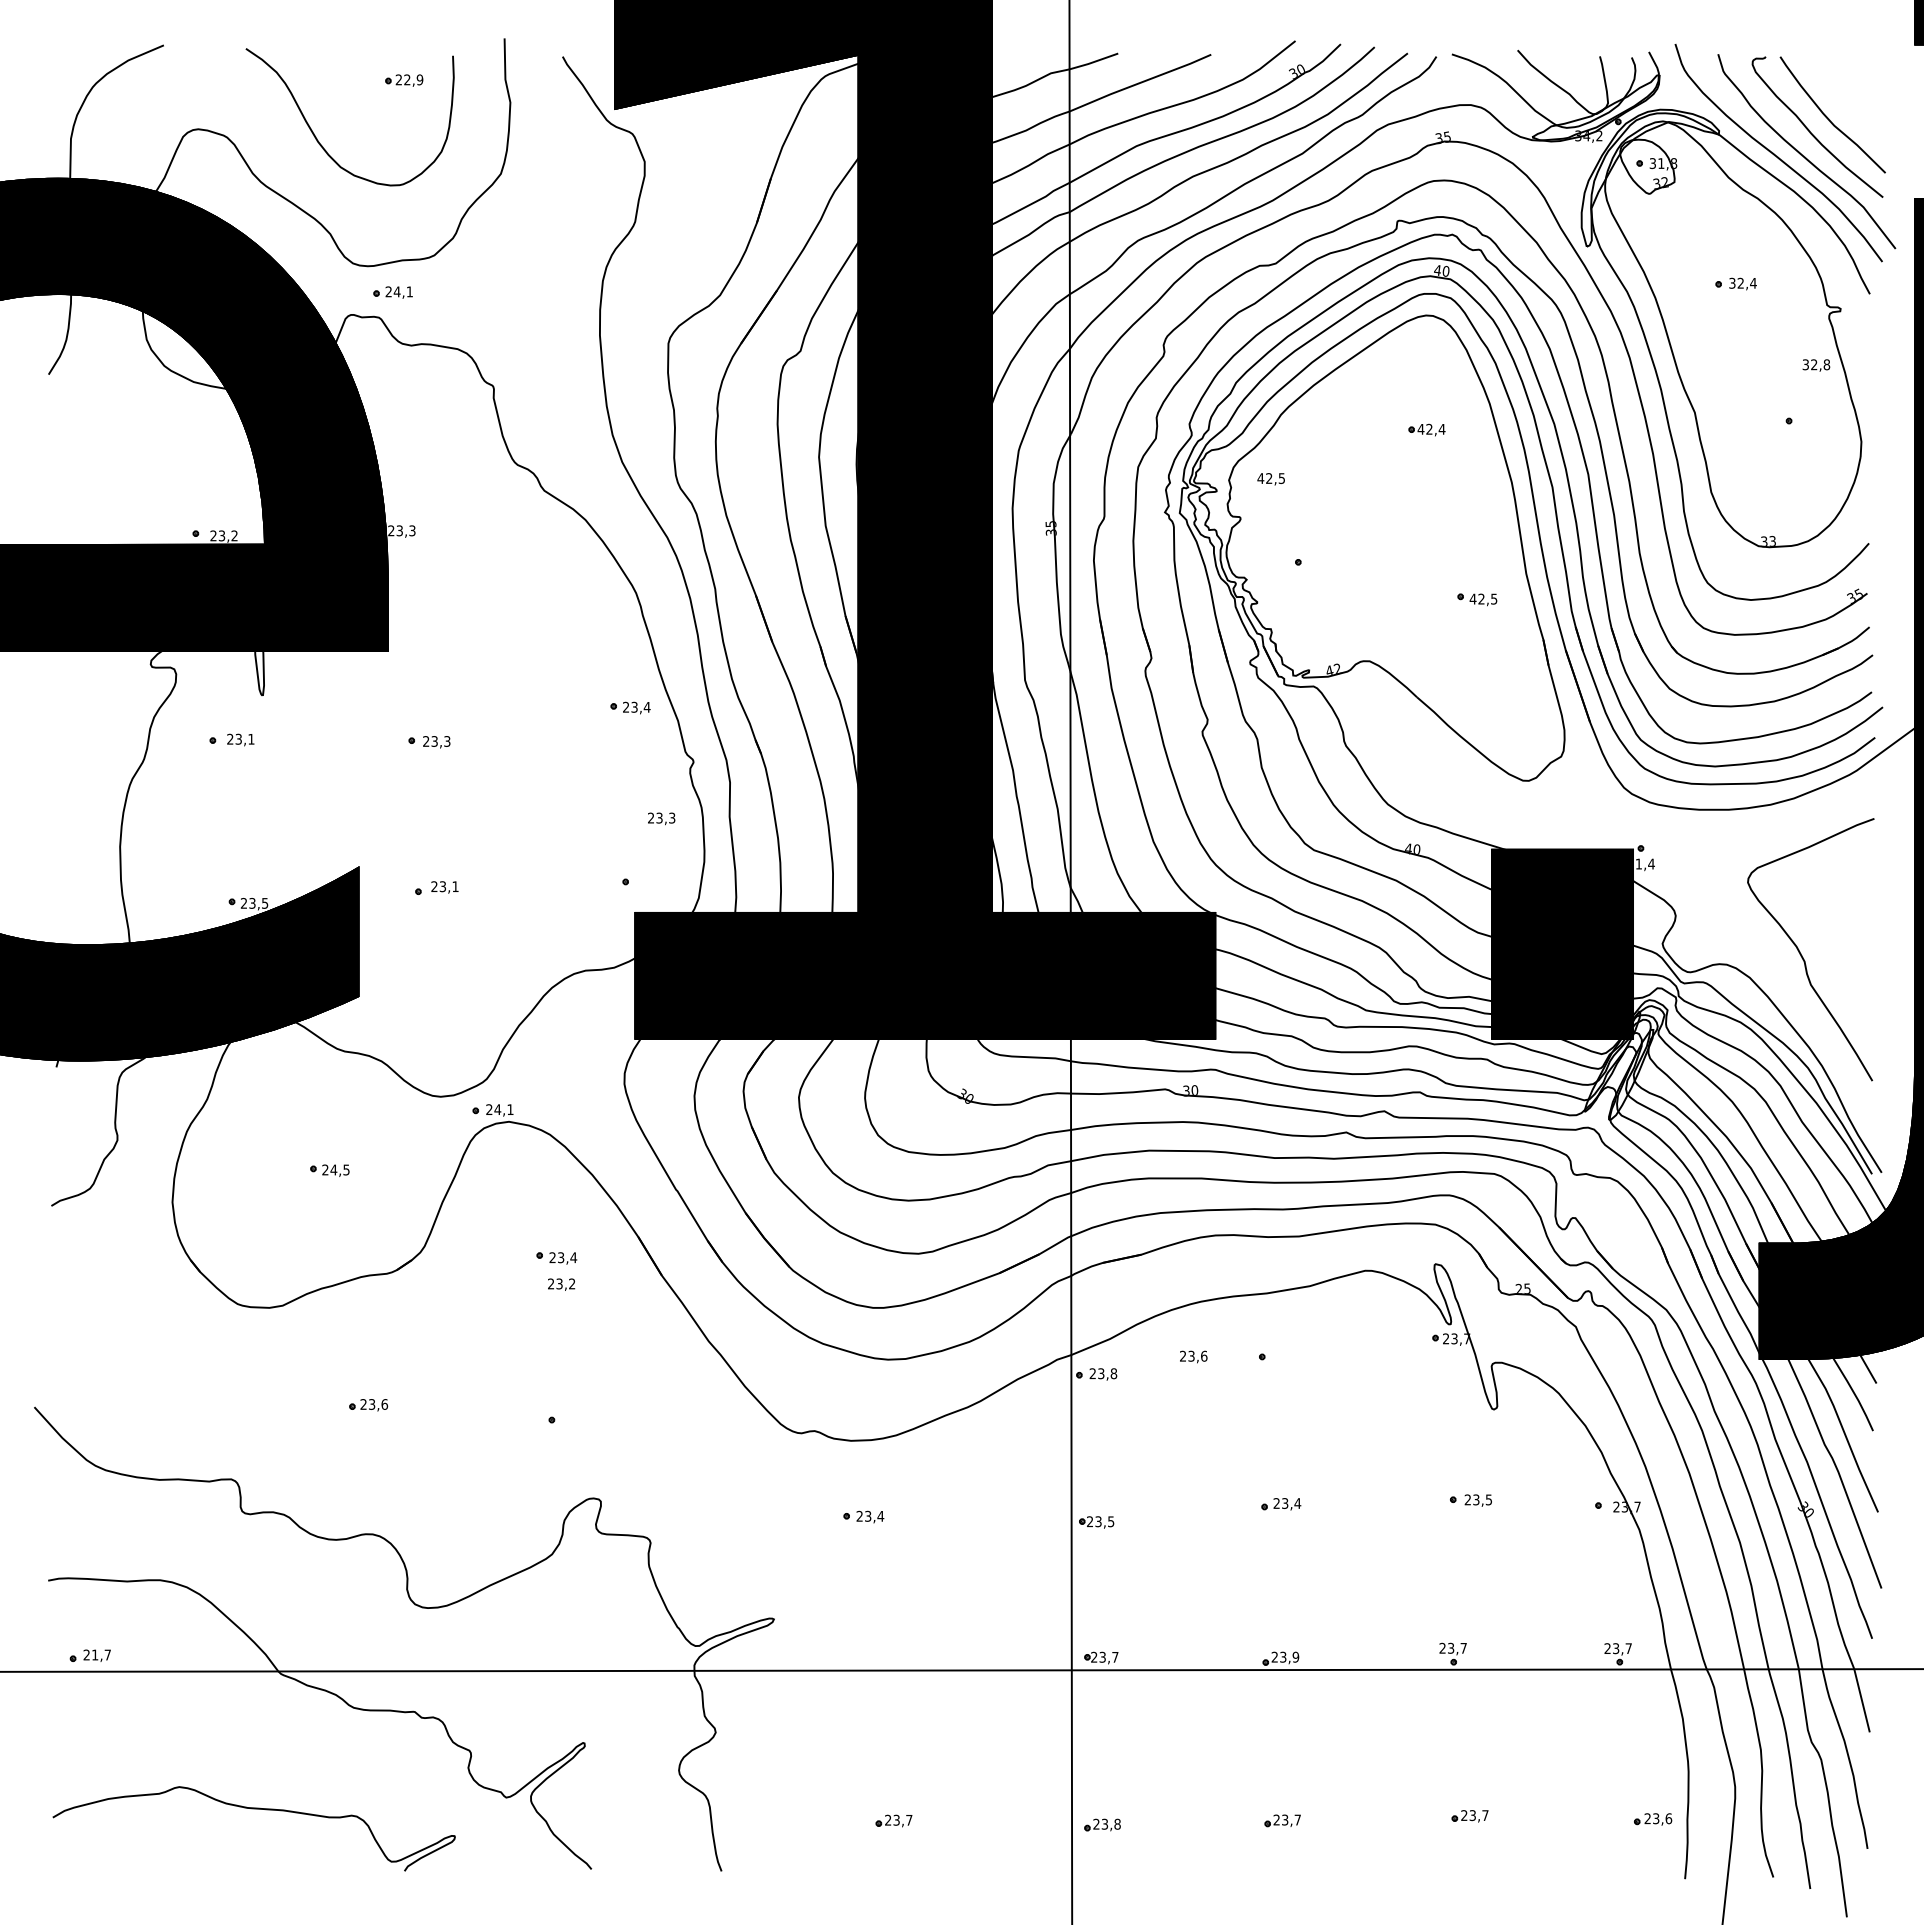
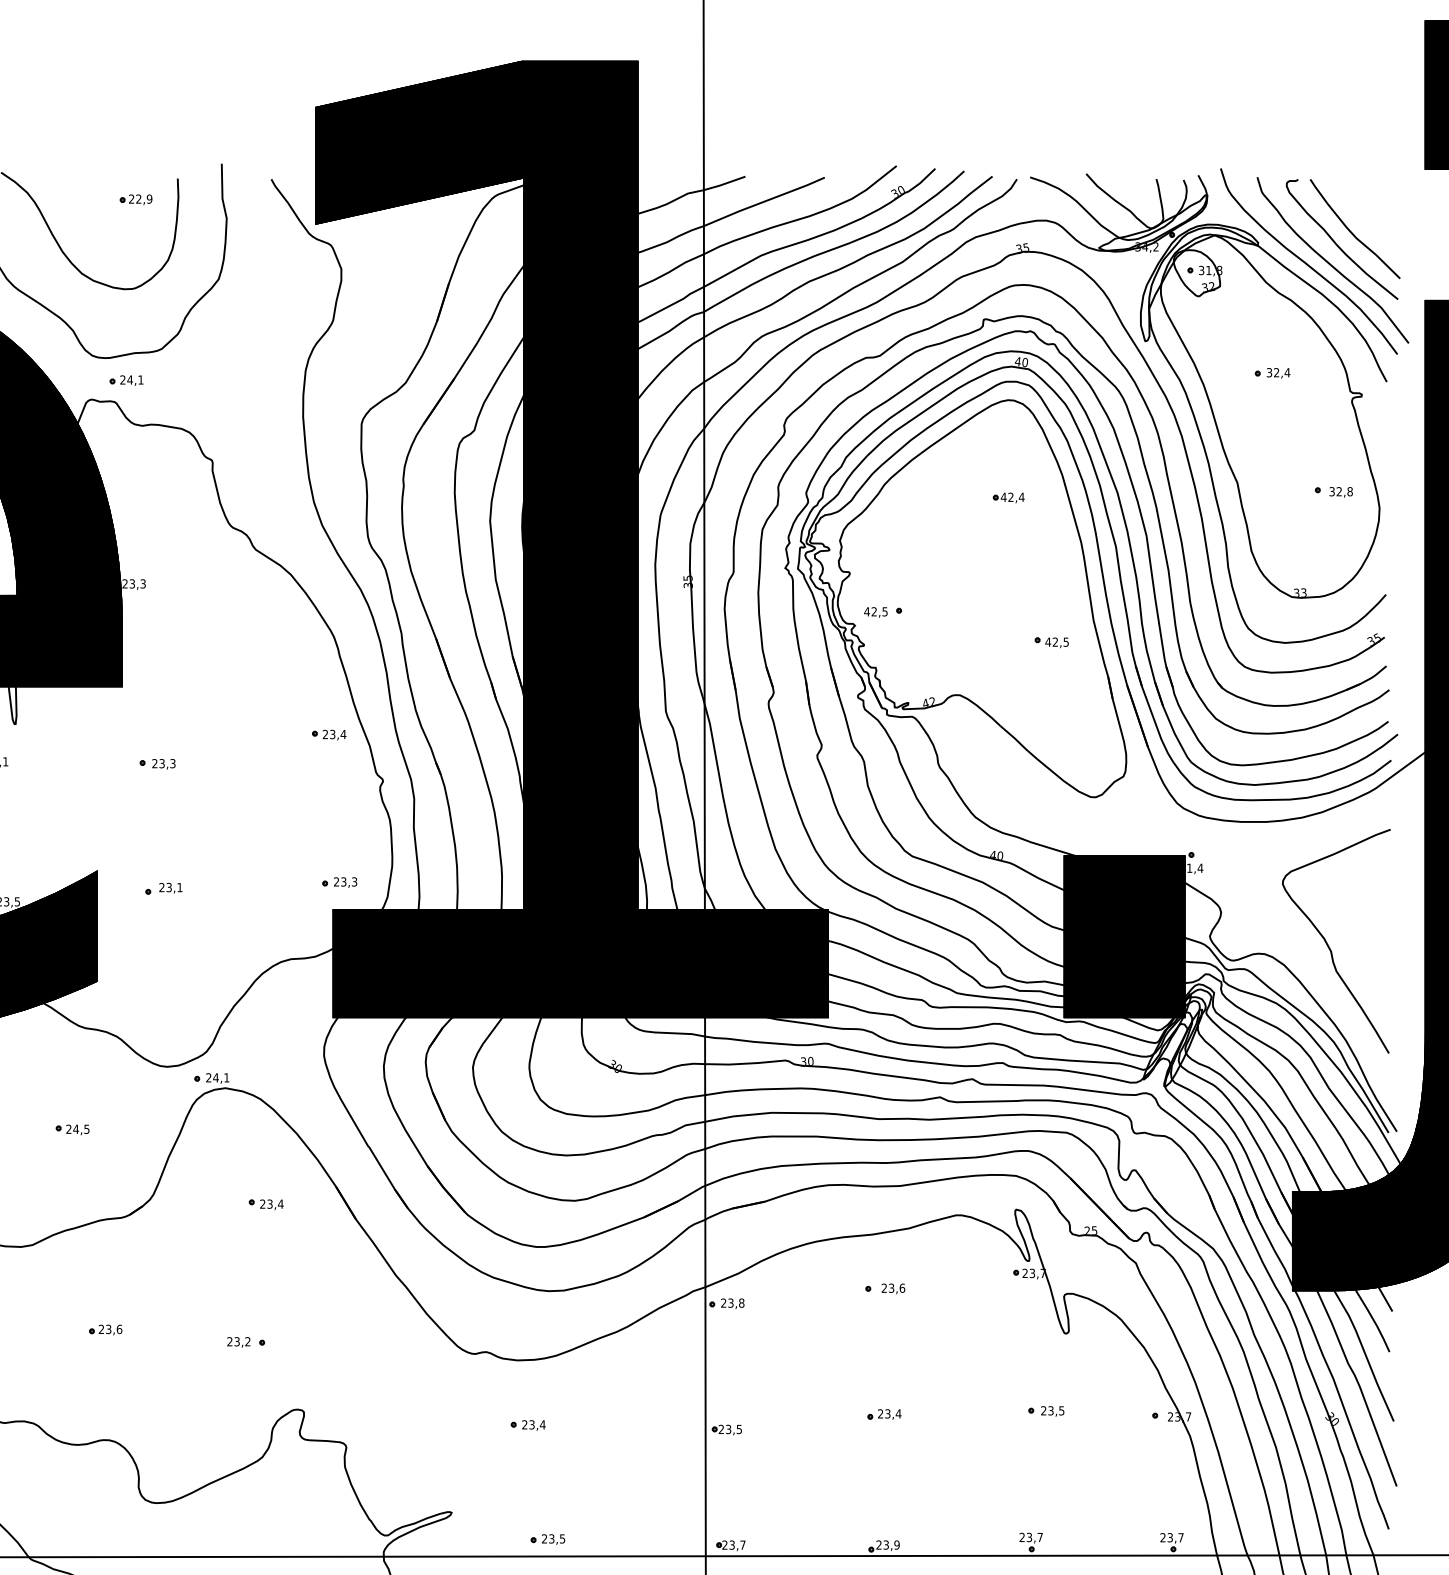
text: (1816, 365) -> (1341, 492), moved
text: (1270, 479) -> (875, 612), moved
text: (661, 818) -> (345, 882), moved
text: (561, 1284) -> (238, 1342), moved
text: (1193, 1356) -> (893, 1288), moved
part: (886, 1650) -> (547, 1539), added

